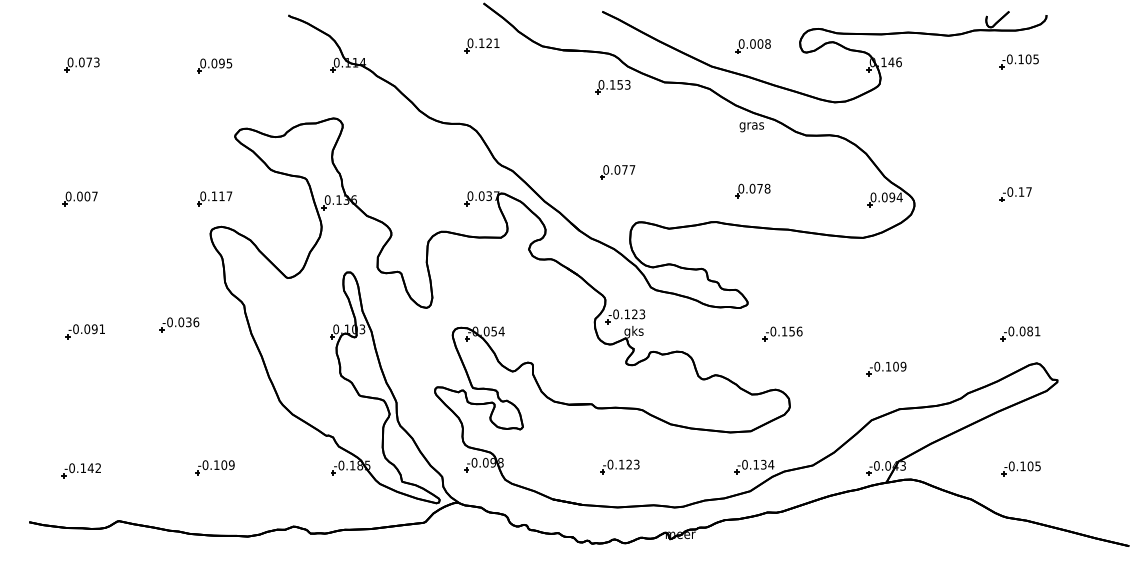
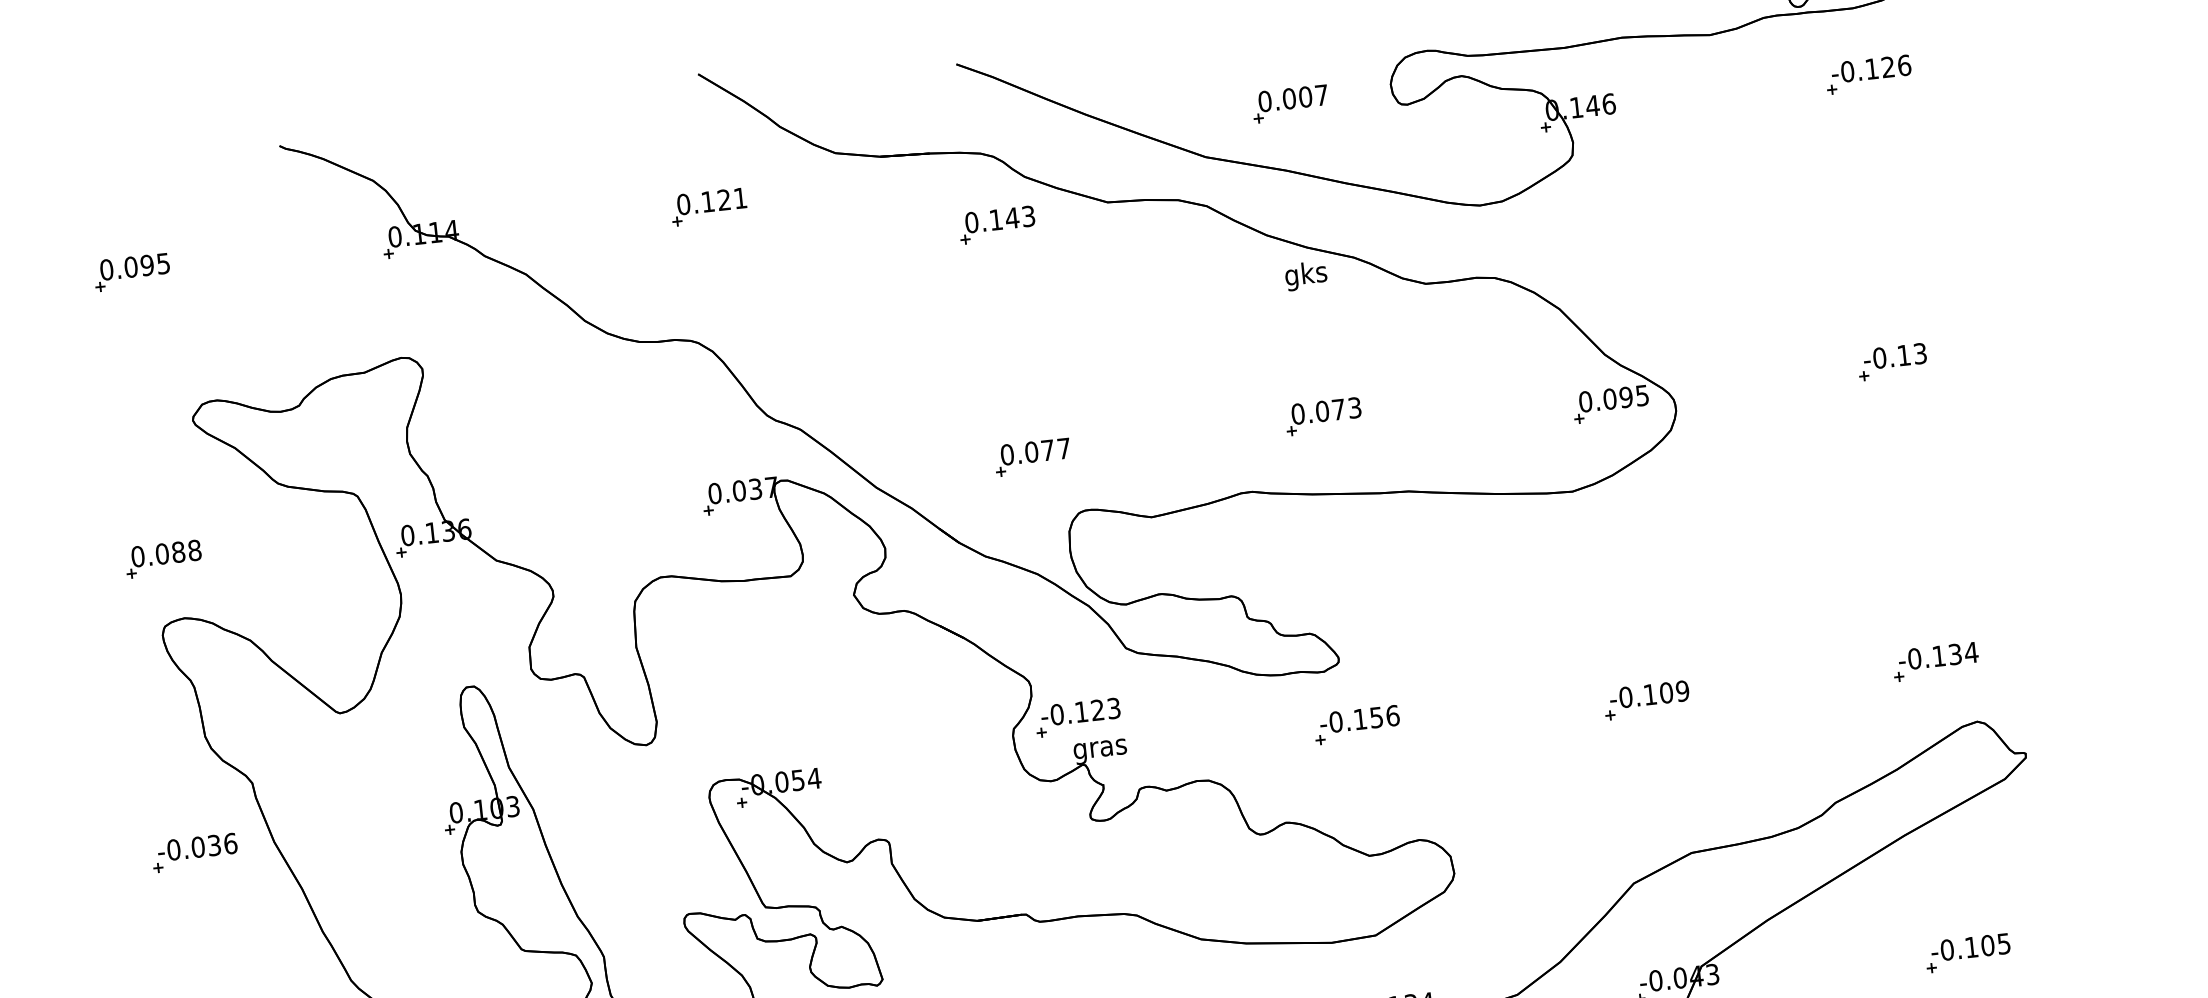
text: (767, 43) -> (1320, 94), 0.008 -> 0.007
part: (481, 45) -> (708, 206), moved
text: (1032, 59) -> (1896, 66), -0.105 -> -0.126
text: (620, 84) -> (1012, 217), 0.153 -> 0.143
text: (751, 125) -> (1305, 275), gras -> gks
part: (617, 172) -> (1032, 457), moved
text: (767, 188) -> (1354, 407), 0.078 -> 0.073
text: (1028, 191) -> (1918, 352), -0.17 -> -0.13
text: (221, 196) -> (177, 552), 0.117 -> 0.088
text: (899, 197) -> (1641, 395), 0.094 -> 0.095
part: (179, 324) -> (194, 852), moved
text: (1029, 331) -> (1953, 654), -0.081 -> -0.134
text: (633, 332) -> (1099, 749), gks -> gras
part: (782, 333) -> (1356, 723), moved
part: (886, 368) -> (1646, 699), moved

